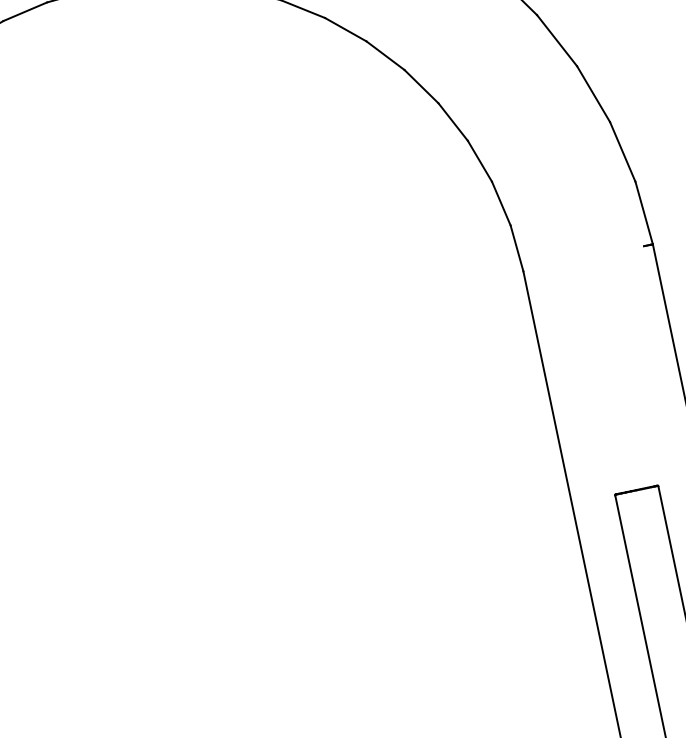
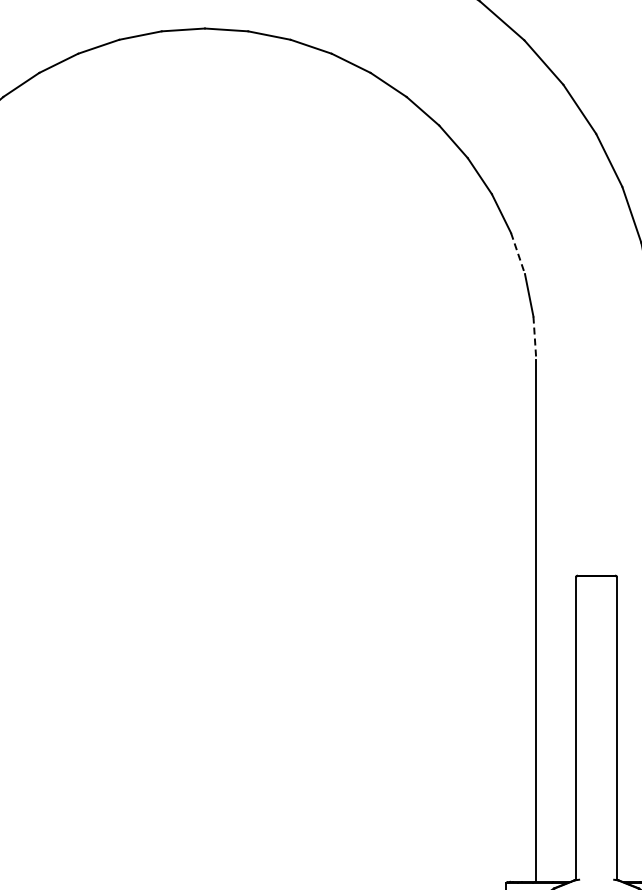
line: (480, 161) -> (518, 253), solid -> dashed
line: (516, 248) -> (534, 338), solid -> dashed

